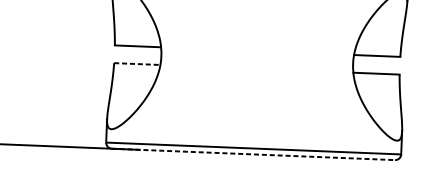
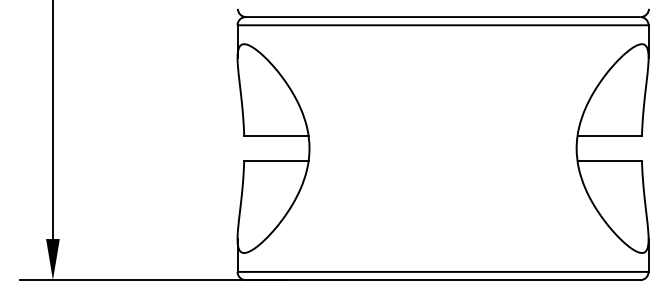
line: (137, 63) -> (276, 160), dashed -> solid
line: (253, 154) -> (443, 280), dashed -> solid

